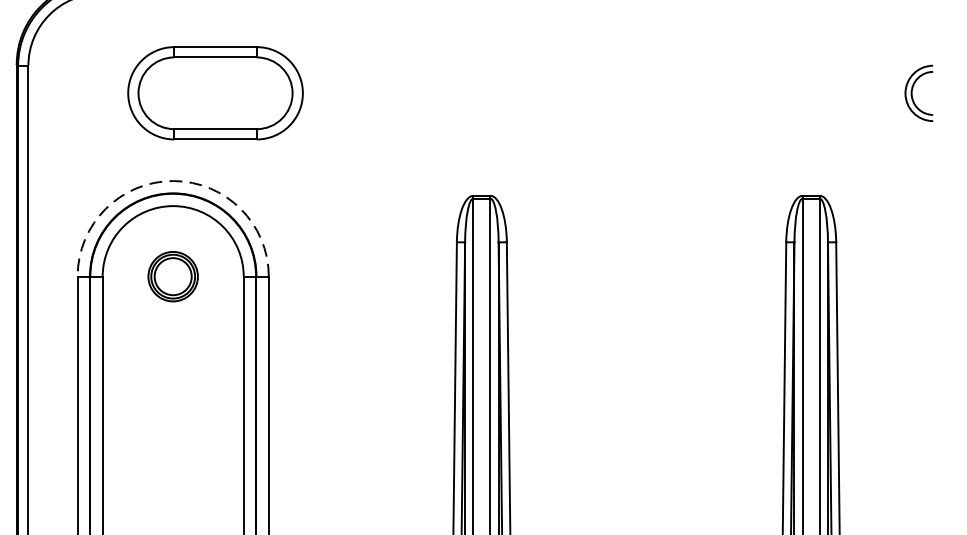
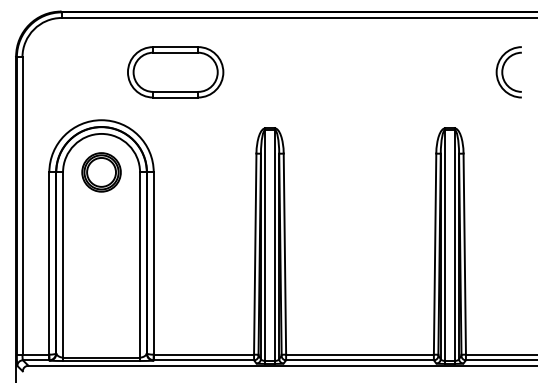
part: (215, 93) -> (175, 72), moved
part: (918, 93) -> (508, 72), size x1.67
arc: (173, 181) -> (101, 120), dashed -> solid
part: (173, 276) -> (101, 172), size x1.43

